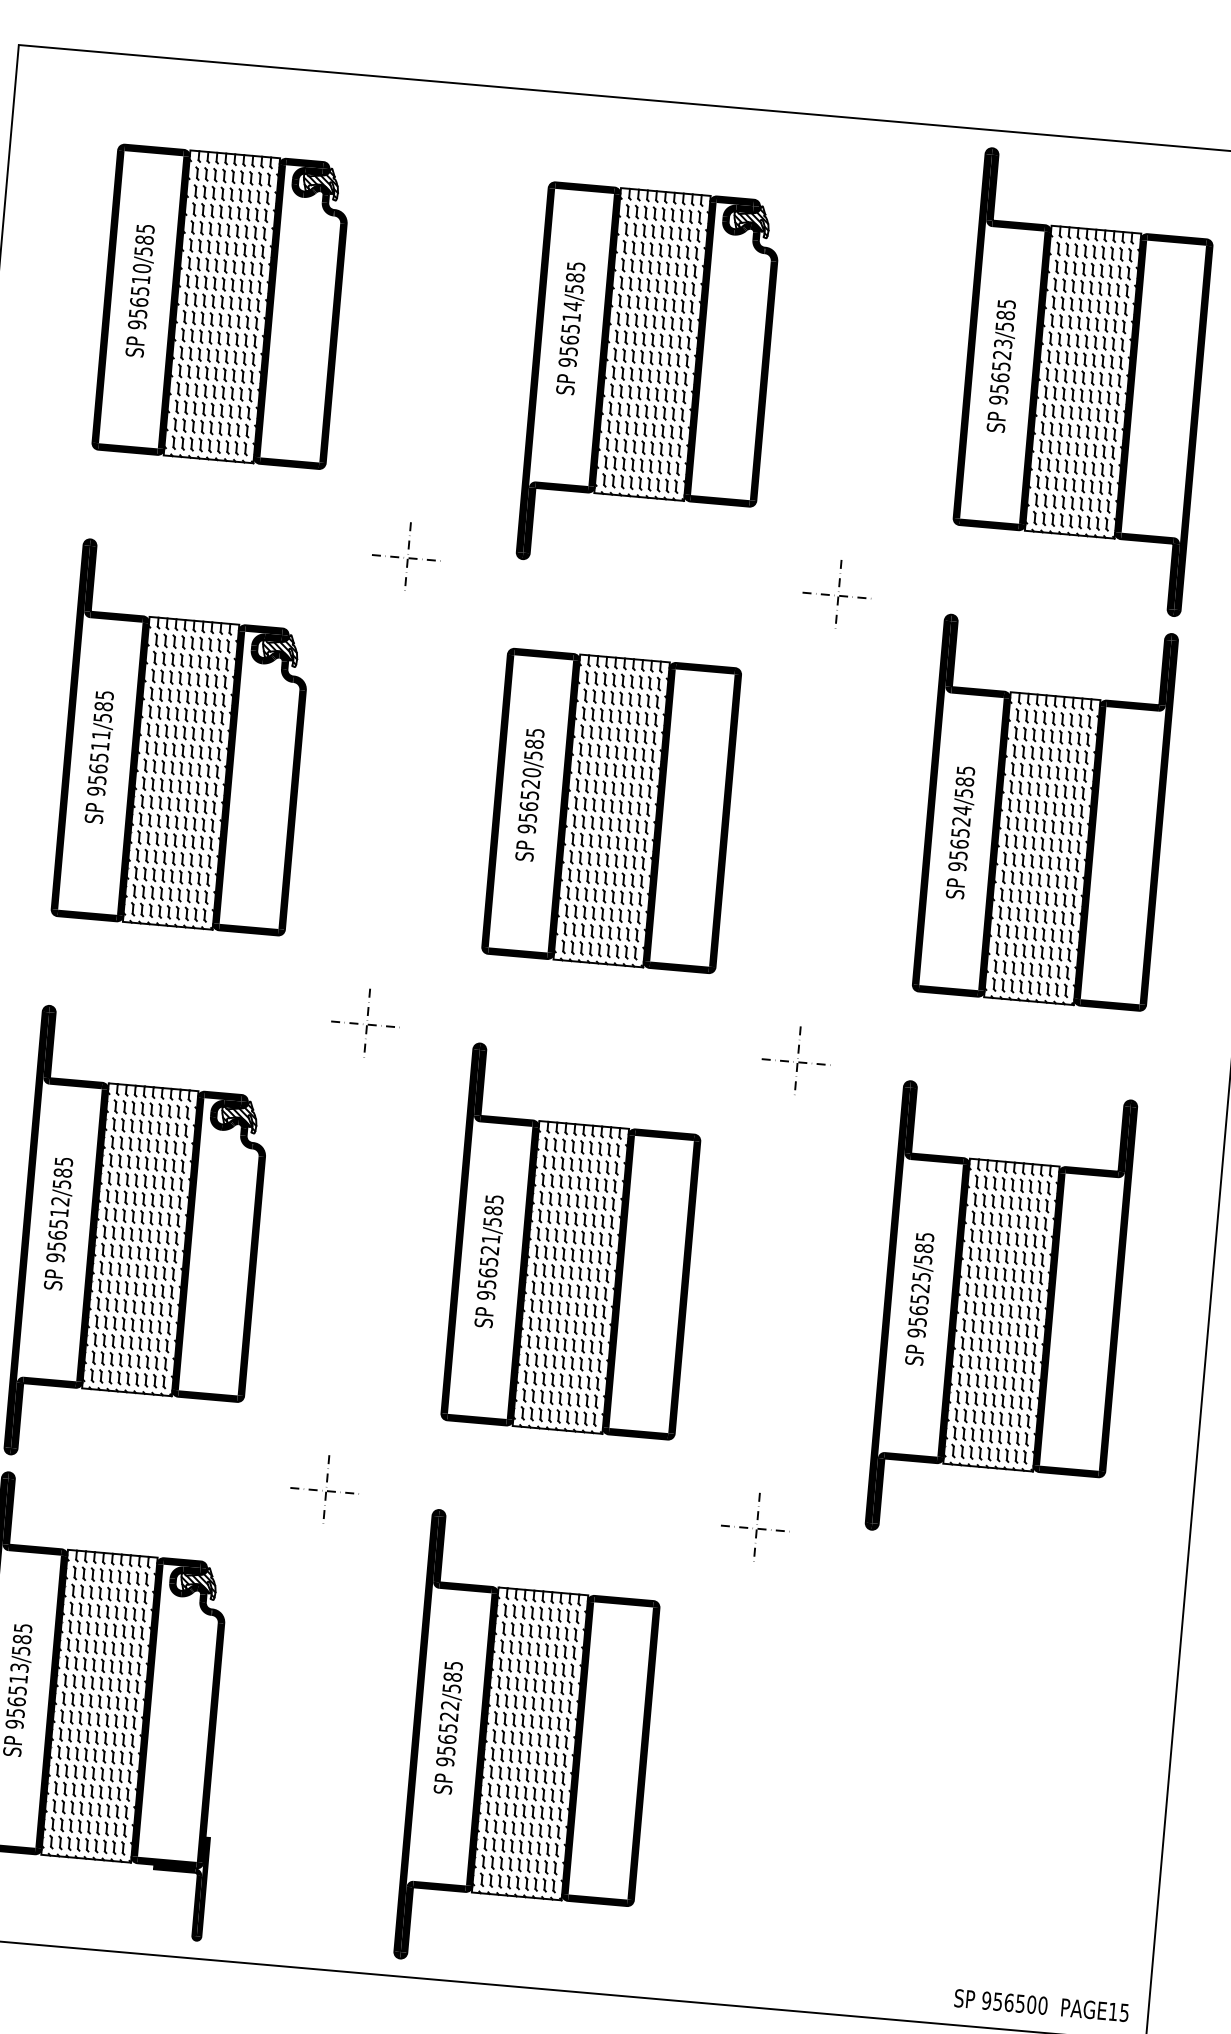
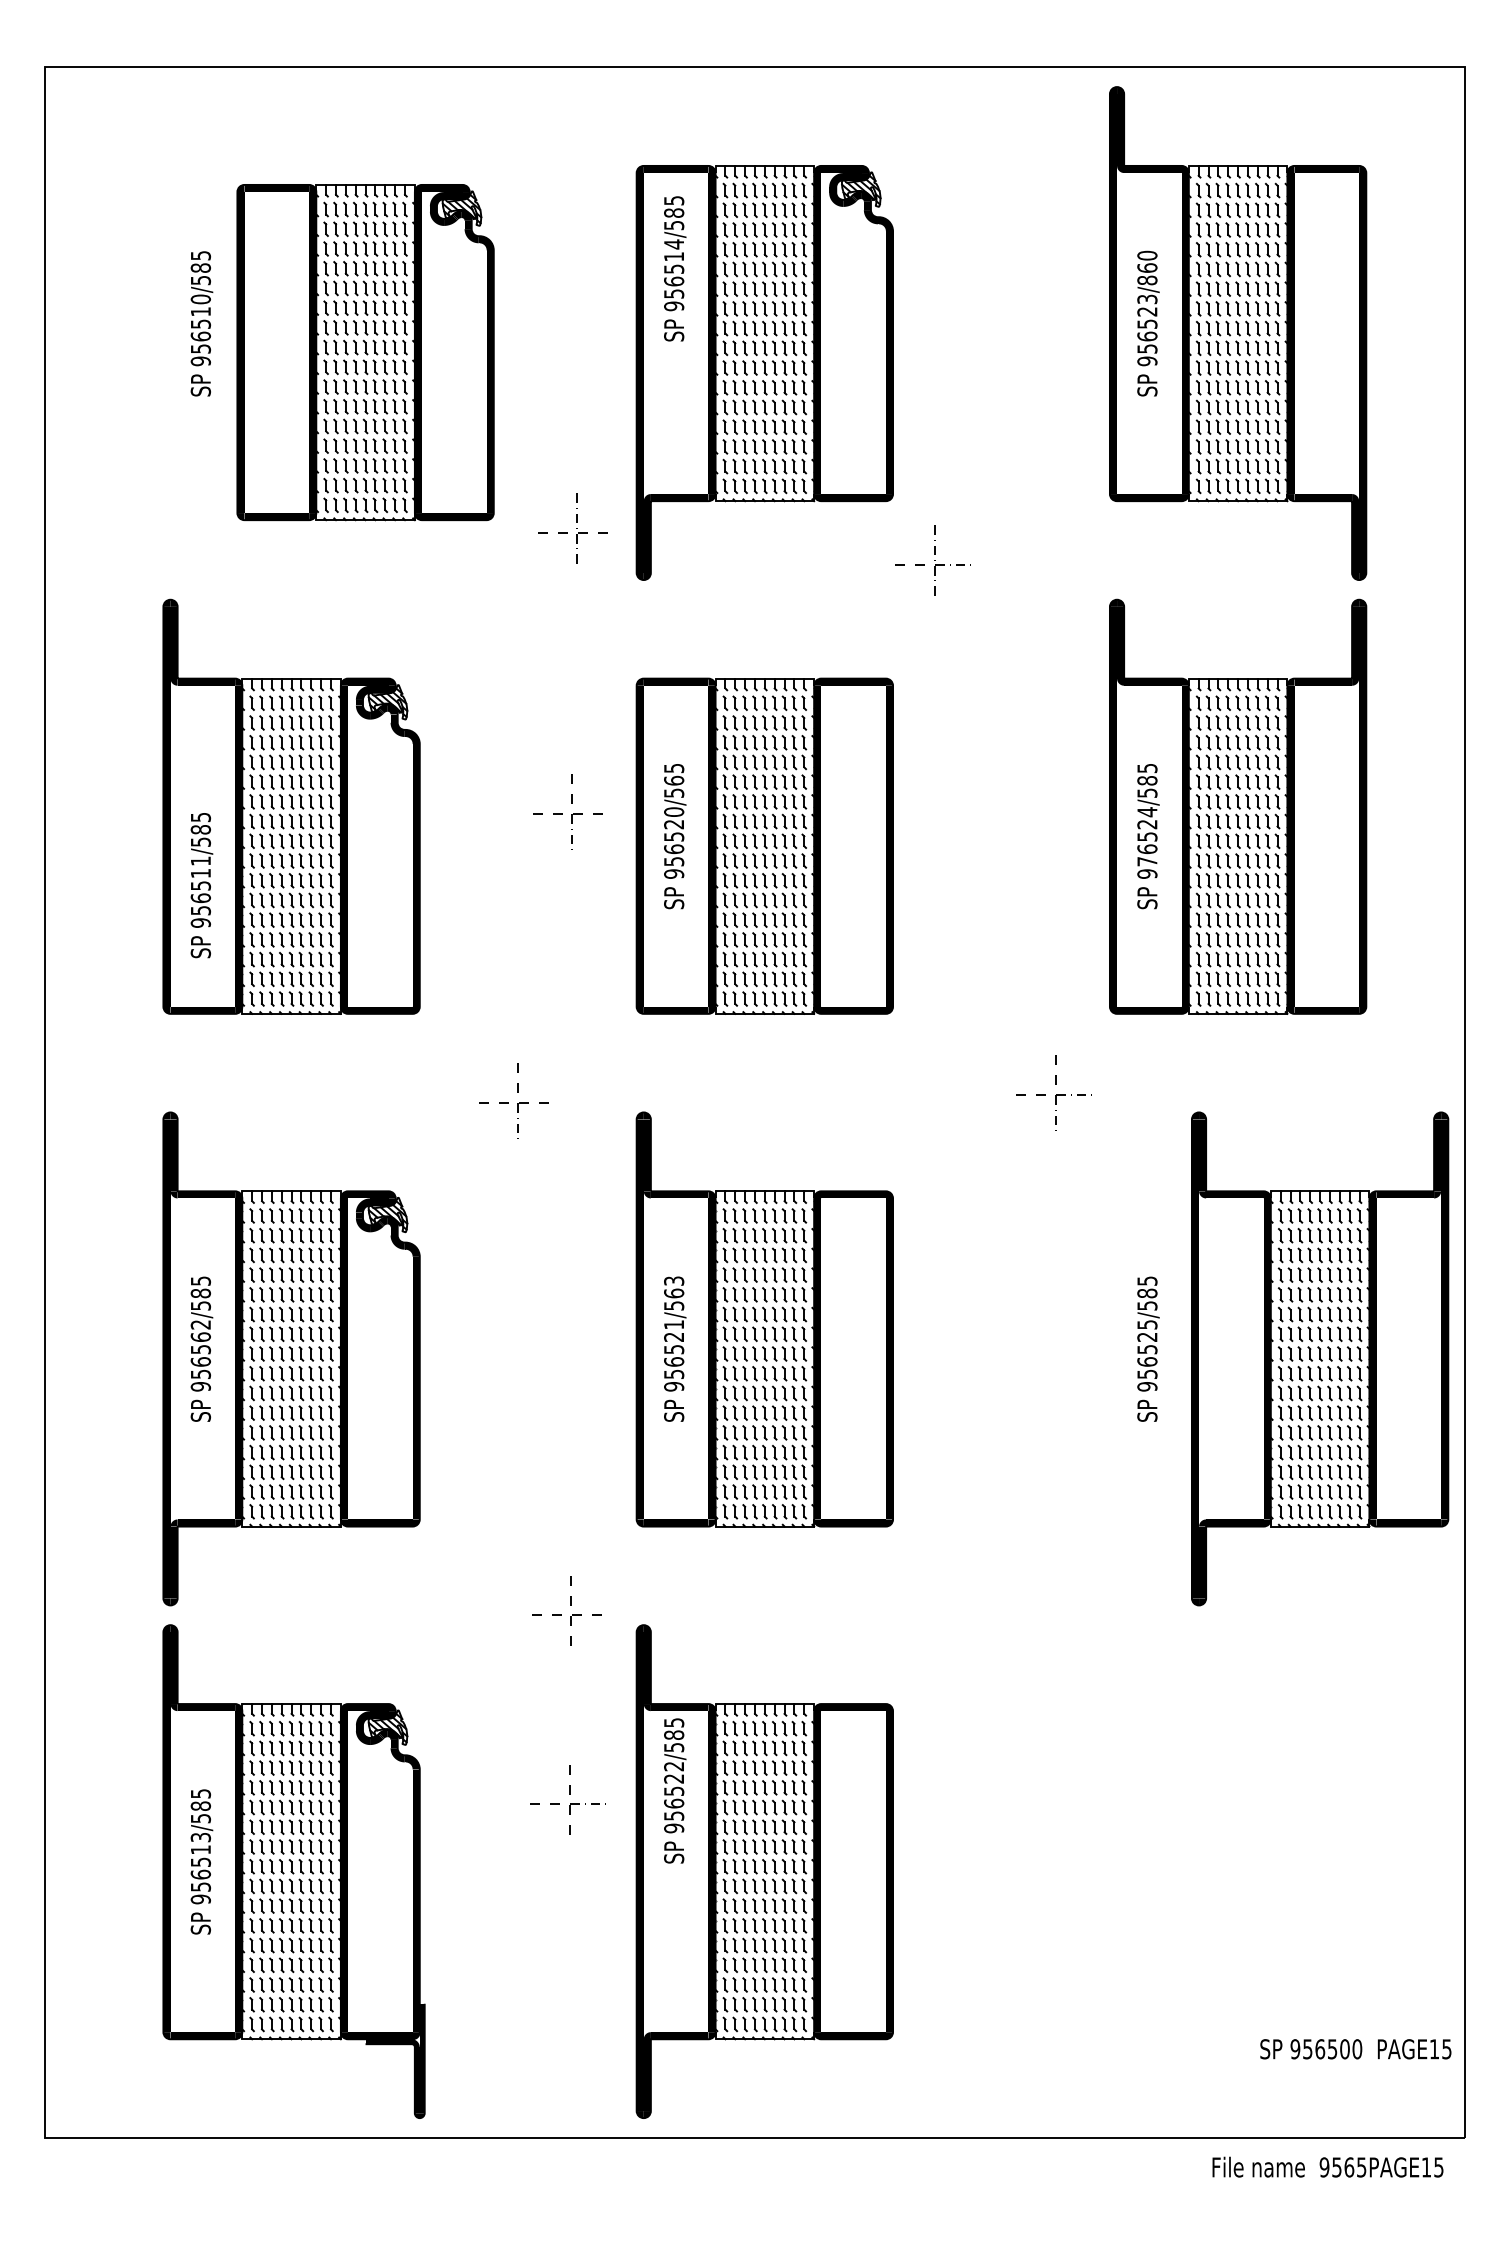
part: (221, 306) -> (365, 352), moved
text: (1005, 314) -> (1147, 267), 956523/585 -> 956523/860
text: (572, 328) -> (675, 268), moved
part: (403, 553) -> (572, 528), moved
part: (836, 591) -> (932, 560), moved
text: (533, 743) -> (673, 780), 956520/585 -> 956520/565
text: (99, 757) -> (201, 885), moved
part: (434, 763) -> (567, 811), added
text: (958, 855) -> (1147, 861), 956524/585 -> 976524/585
part: (795, 1060) -> (1053, 1092), moved
text: (494, 1205) -> (674, 1287), 956521/585 -> 956521/563
text: (59, 1212) -> (200, 1336), 956512/585 -> 956562/585
part: (1001, 1314) -> (1320, 1358), moved
part: (326, 1482) -> (570, 1605), moved
part: (755, 1524) -> (567, 1799), moved
text: (449, 1727) -> (675, 1790), moved
text: (1041, 2005) -> (1355, 2049), moved

